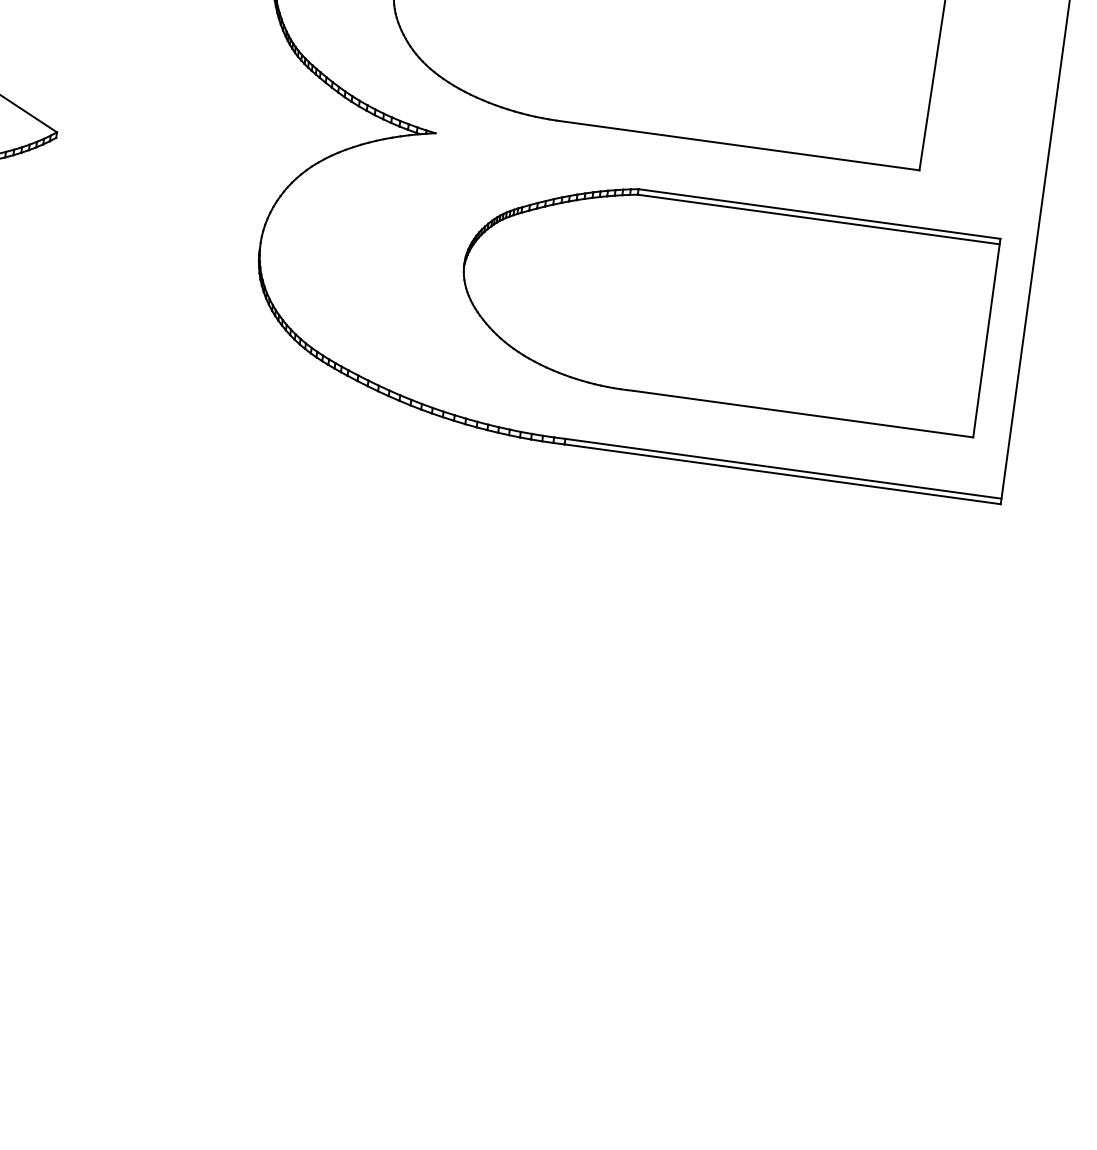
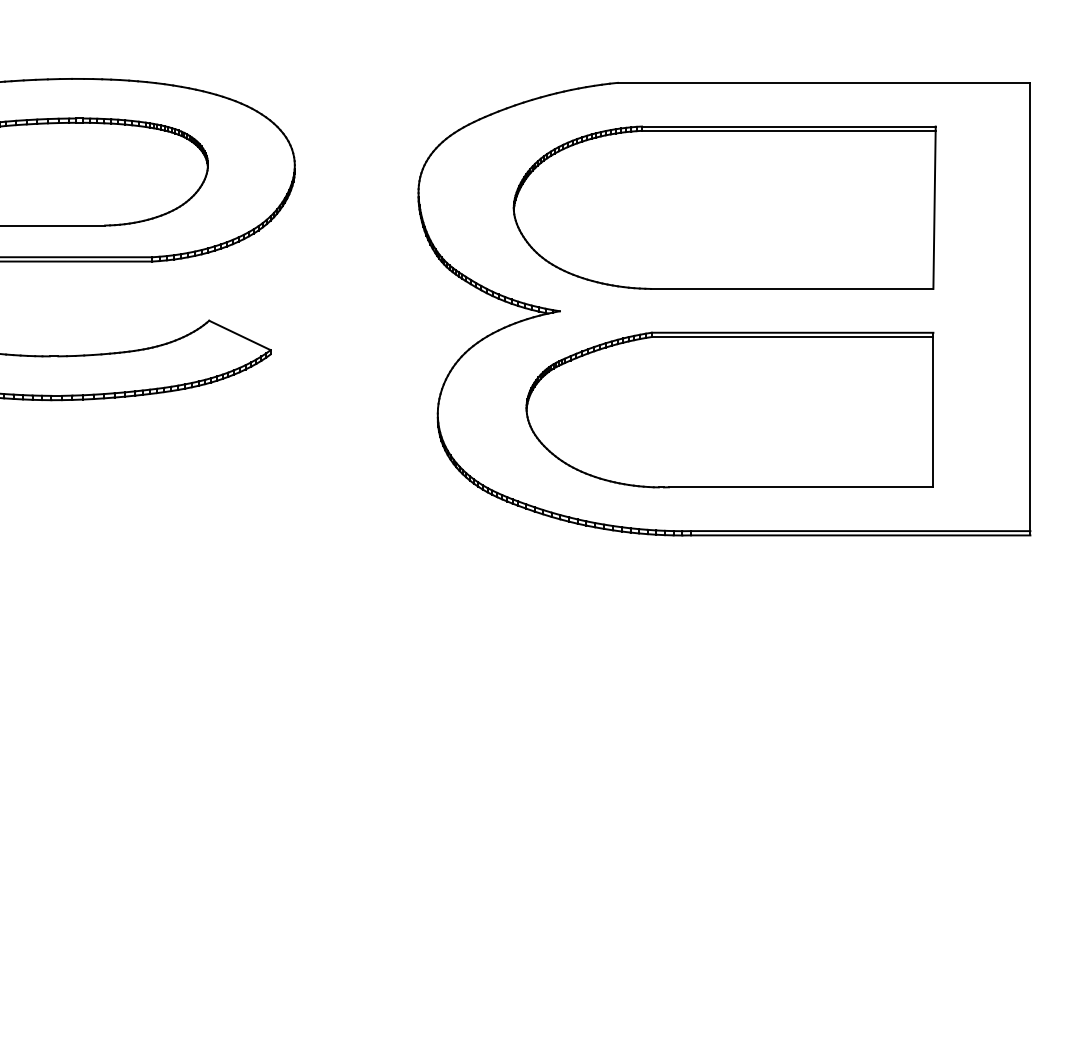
part: (724, 301) -> (729, 409), moved

